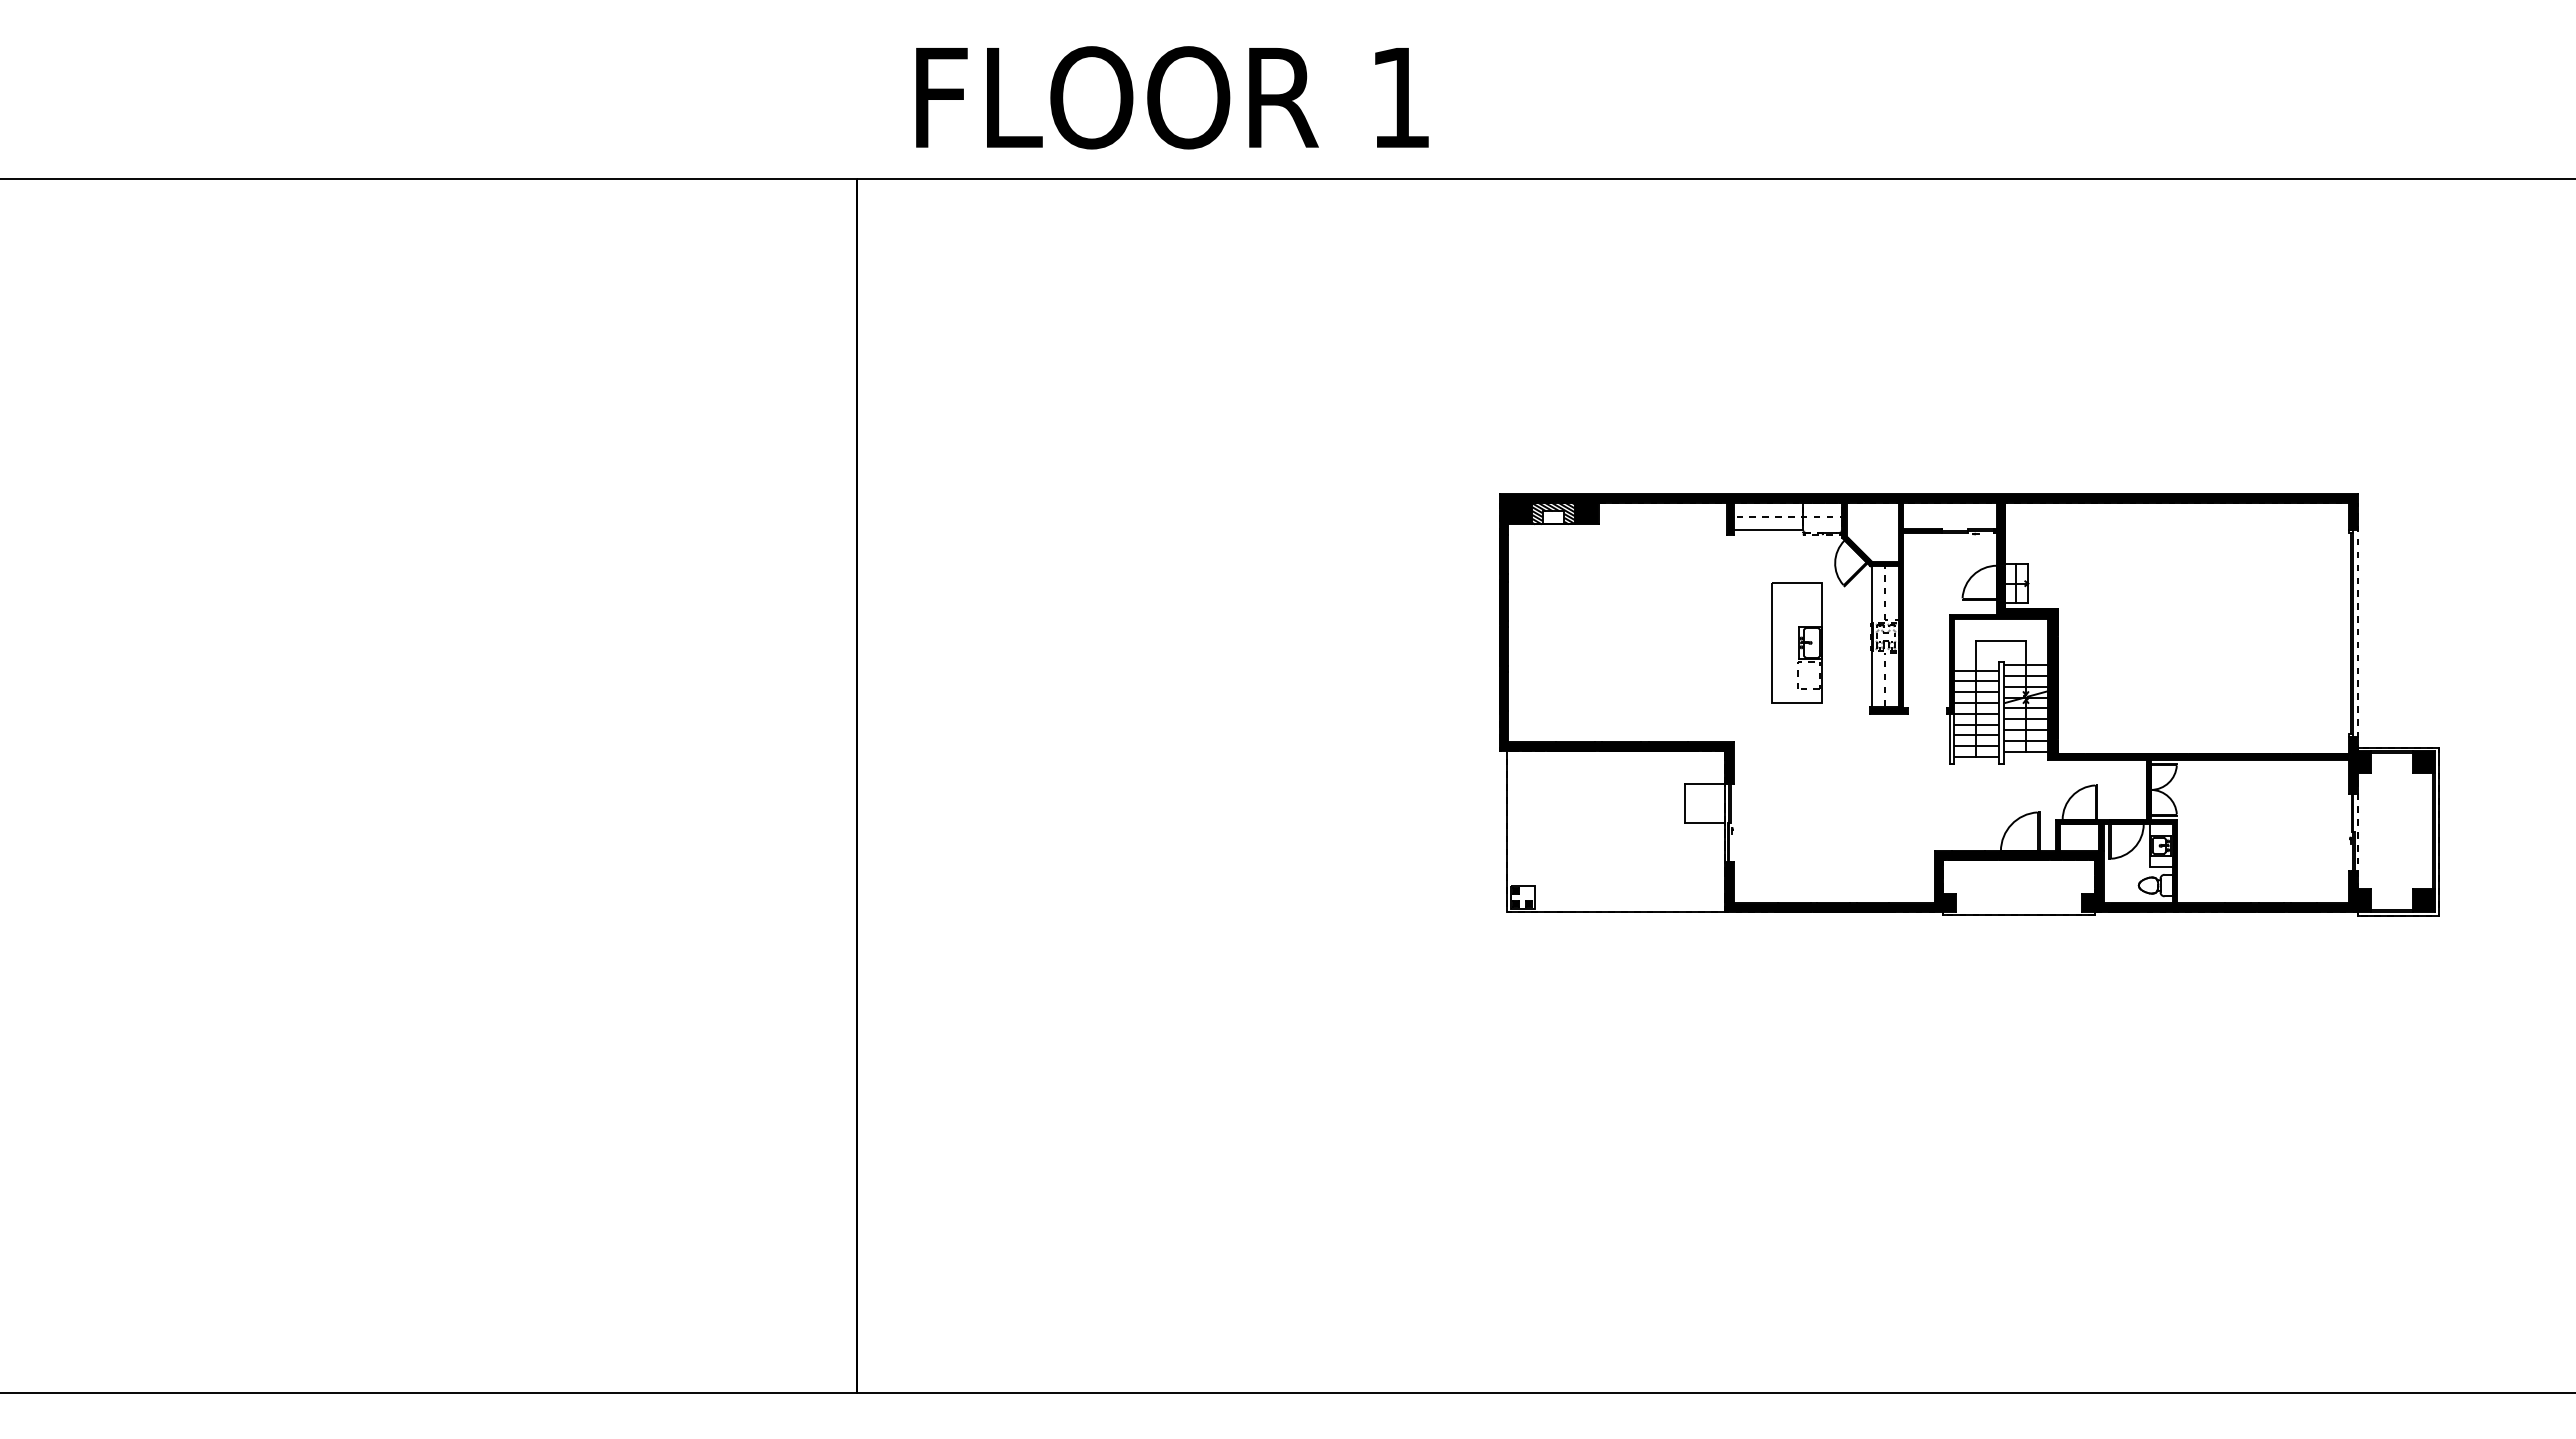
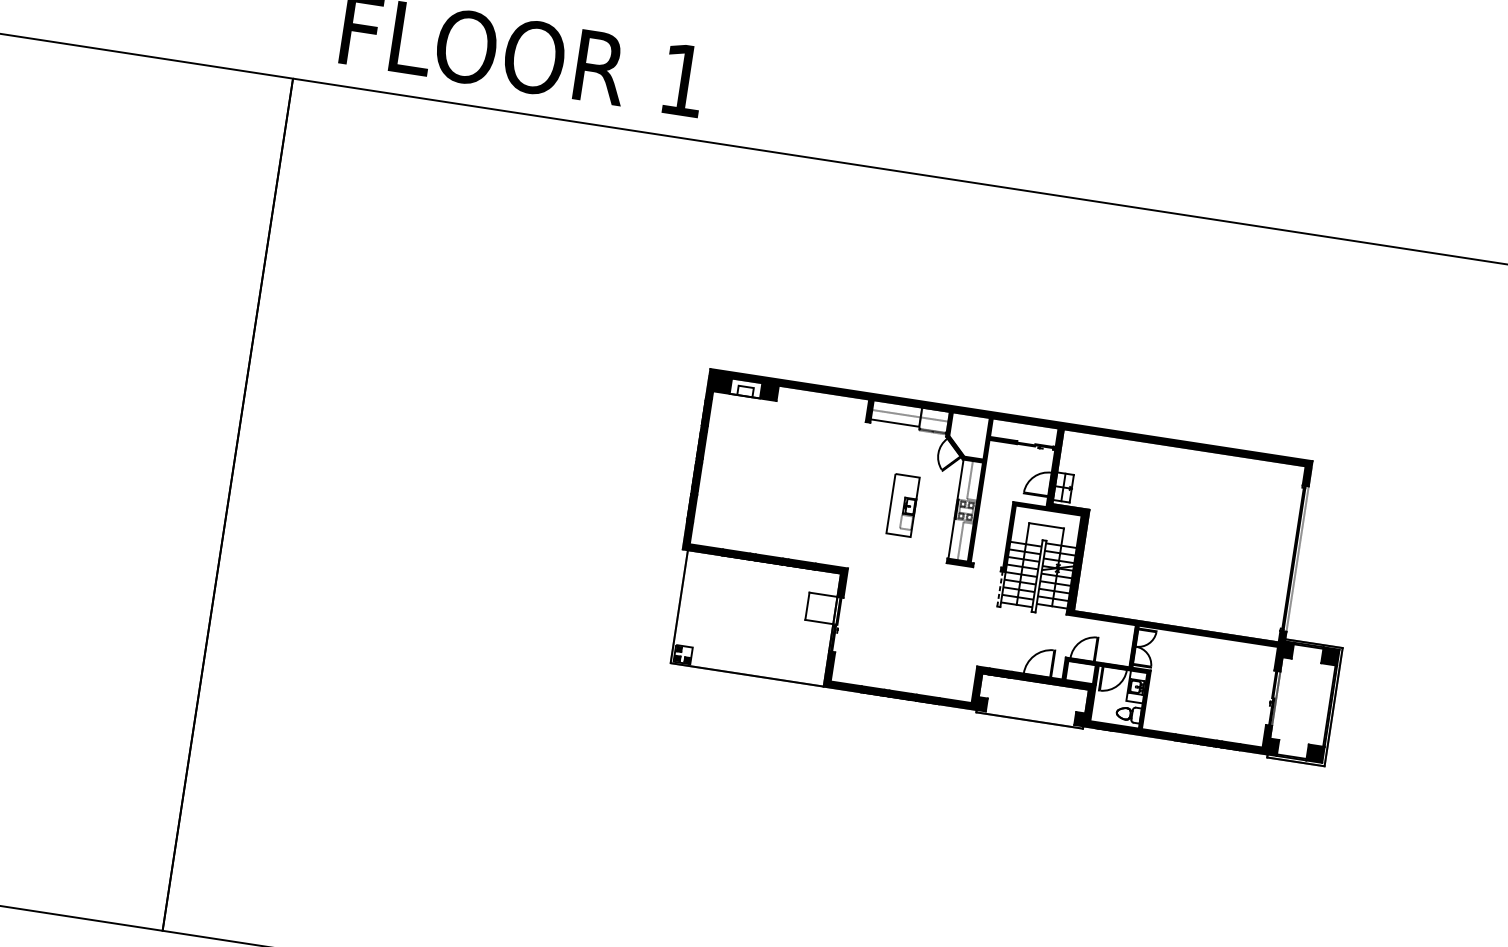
hatch: (1553, 513) -> (746, 388), removed
part: (1796, 642) -> (902, 505), size x0.7
line: (1949, 738) -> (999, 588), solid -> dashed

